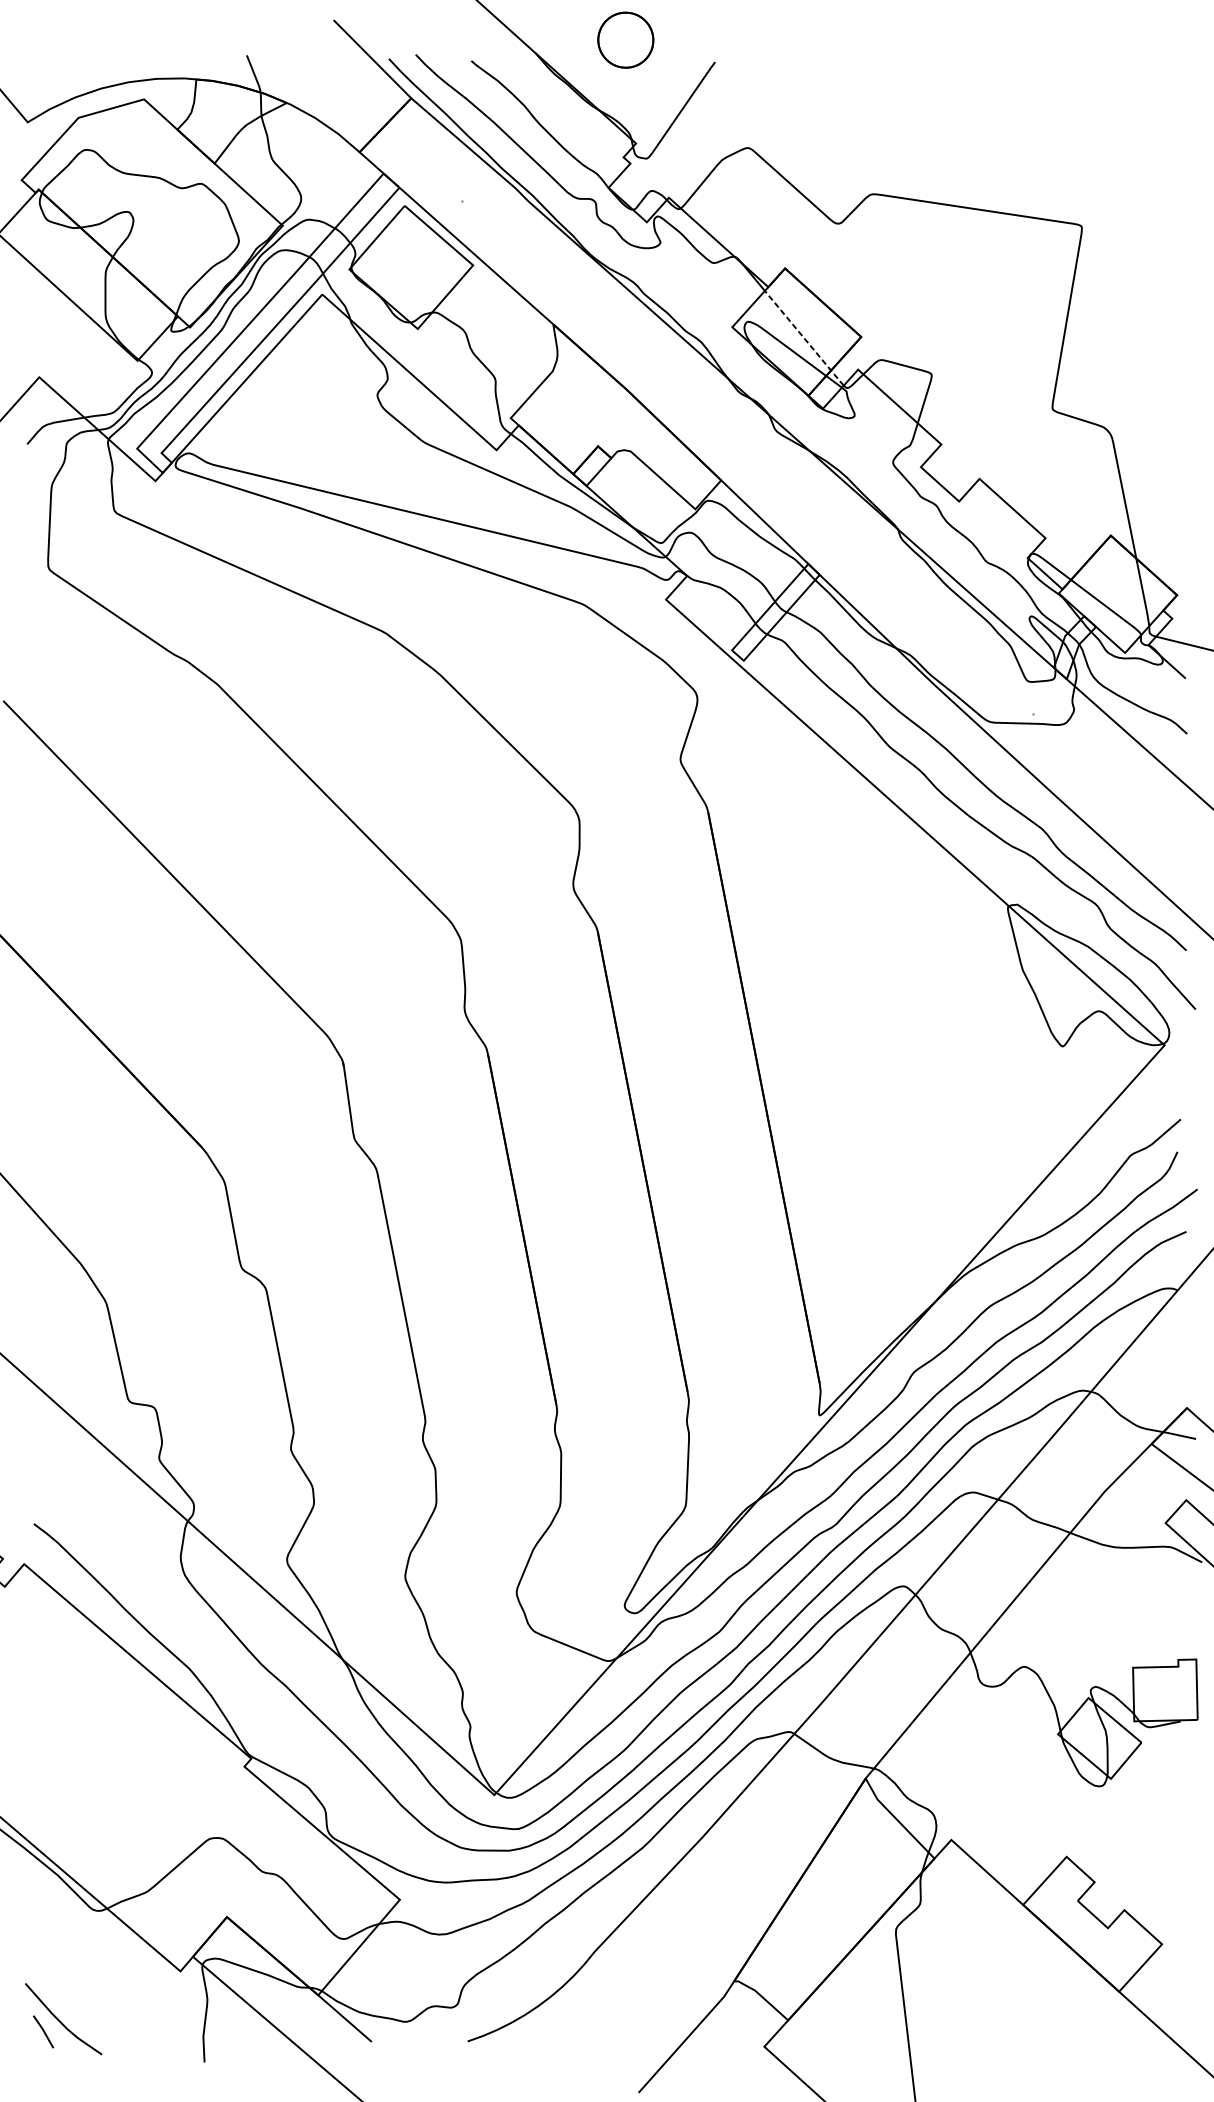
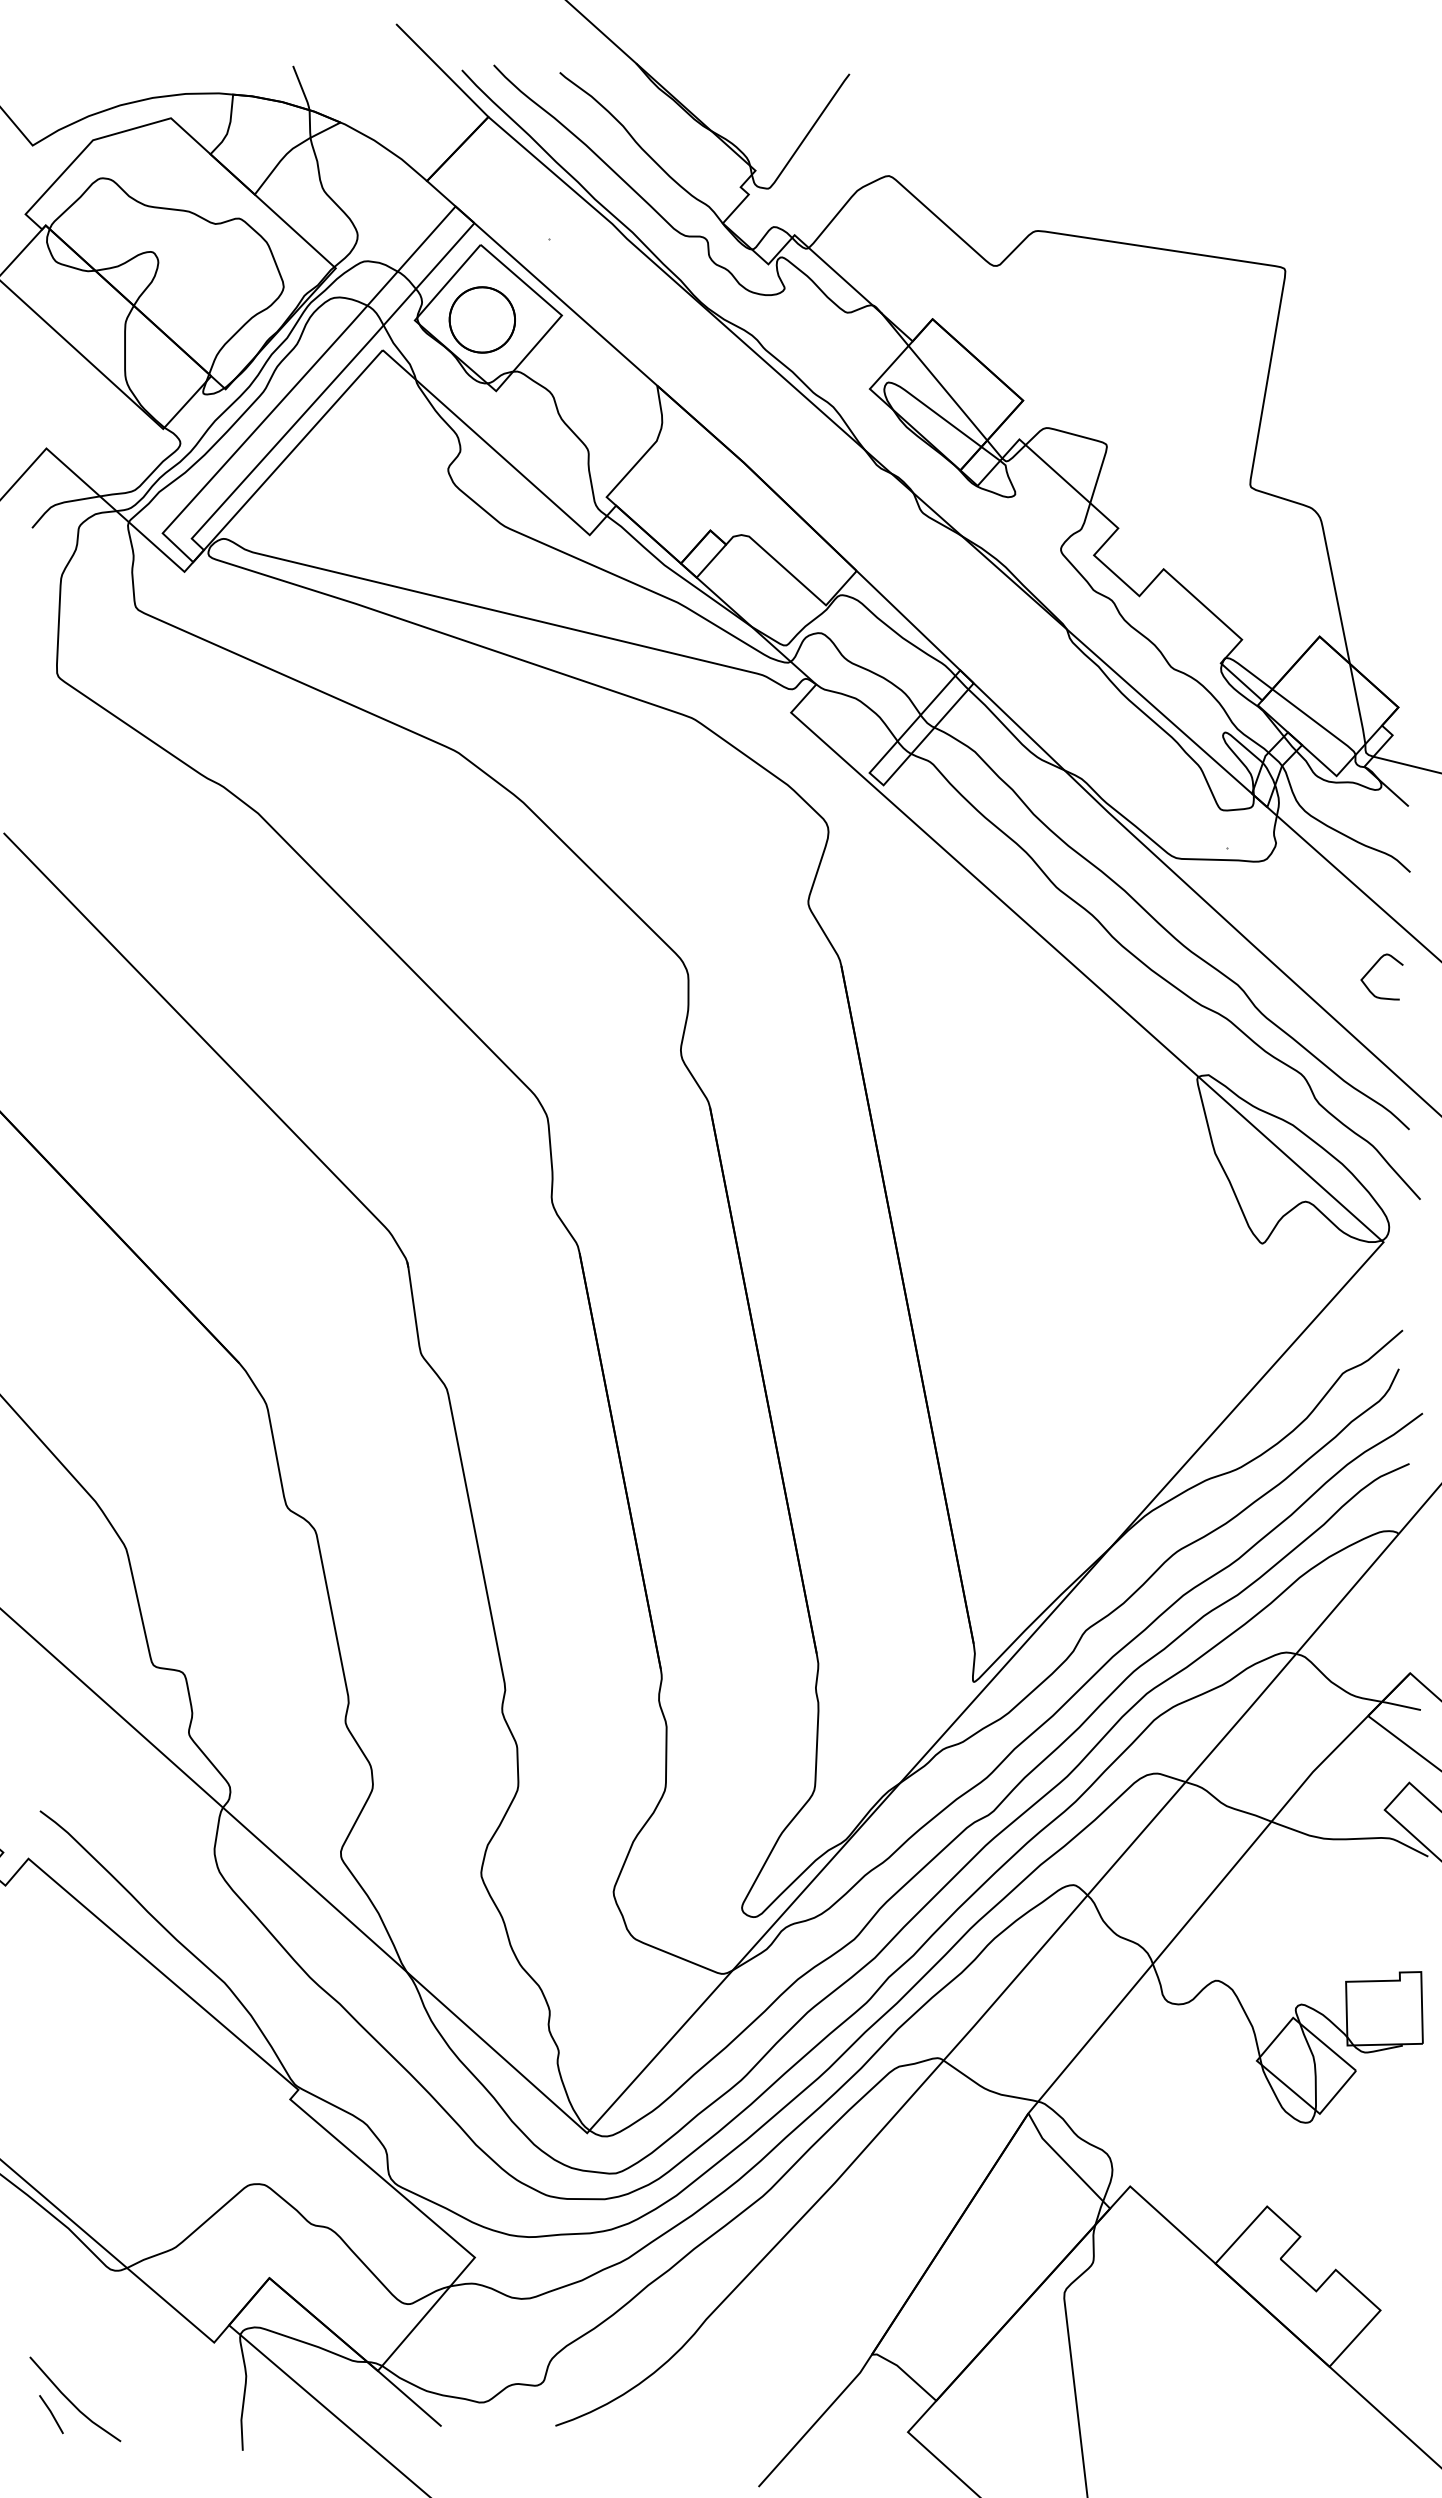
part: (625, 39) -> (481, 319), moved
line: (804, 337) -> (955, 401), dashed -> solid
curve: (1154, 816) -> (1371, 970), added

